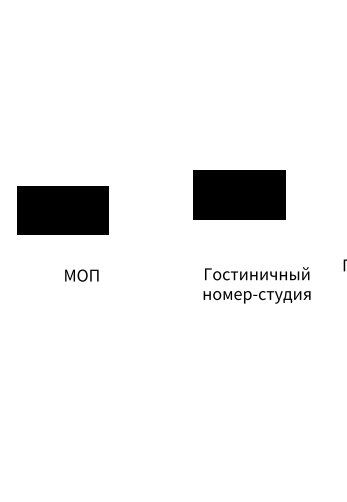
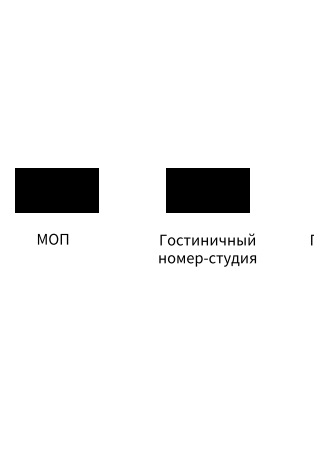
part: (239, 195) -> (207, 190), moved
text: (82, 274) -> (53, 238), moved
text: (256, 284) -> (207, 249), moved

